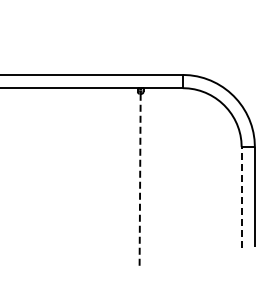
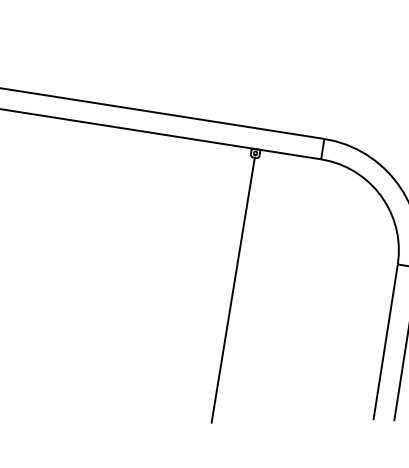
line: (140, 180) -> (233, 291), dashed -> solid
line: (241, 197) -> (385, 342), dashed -> solid

